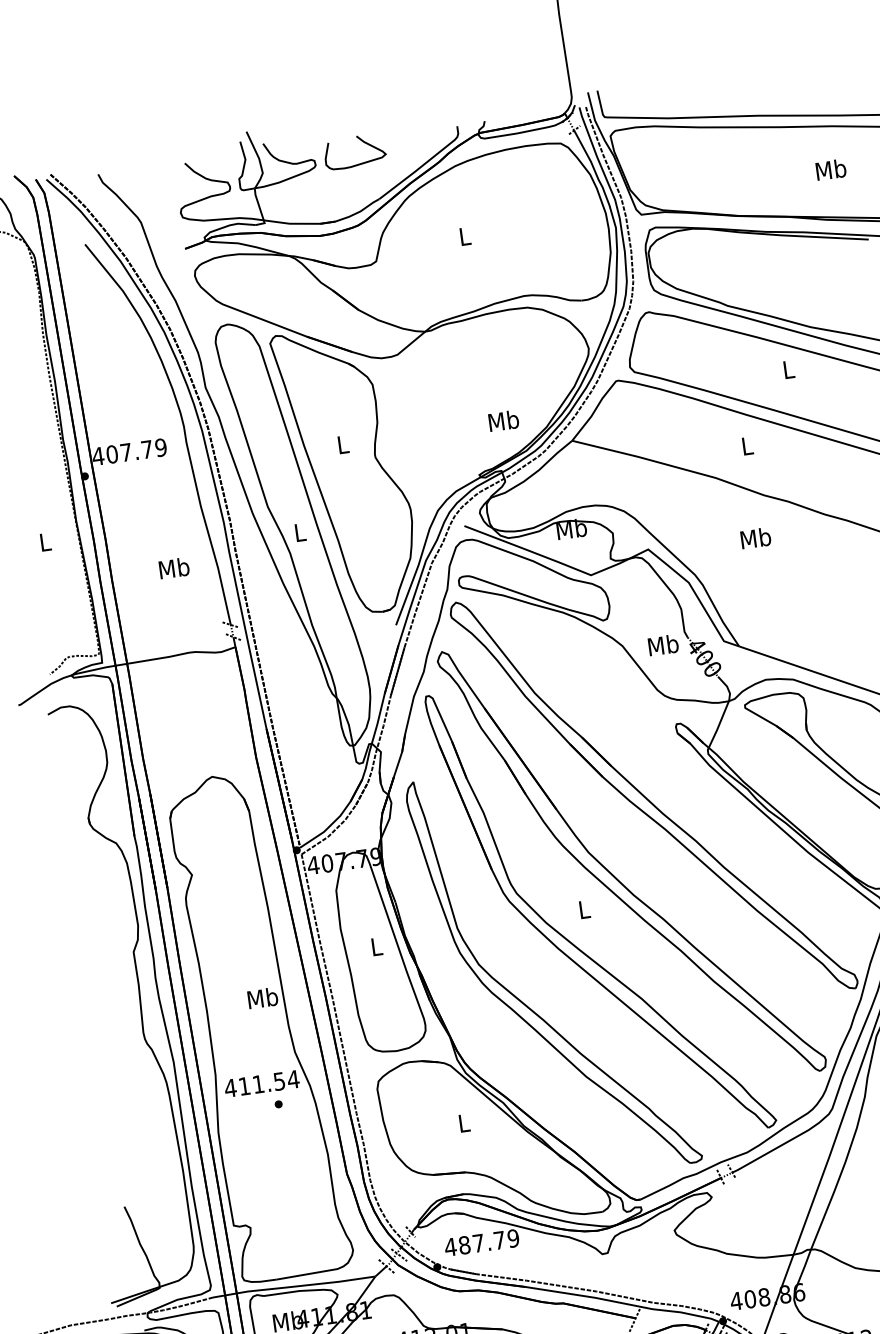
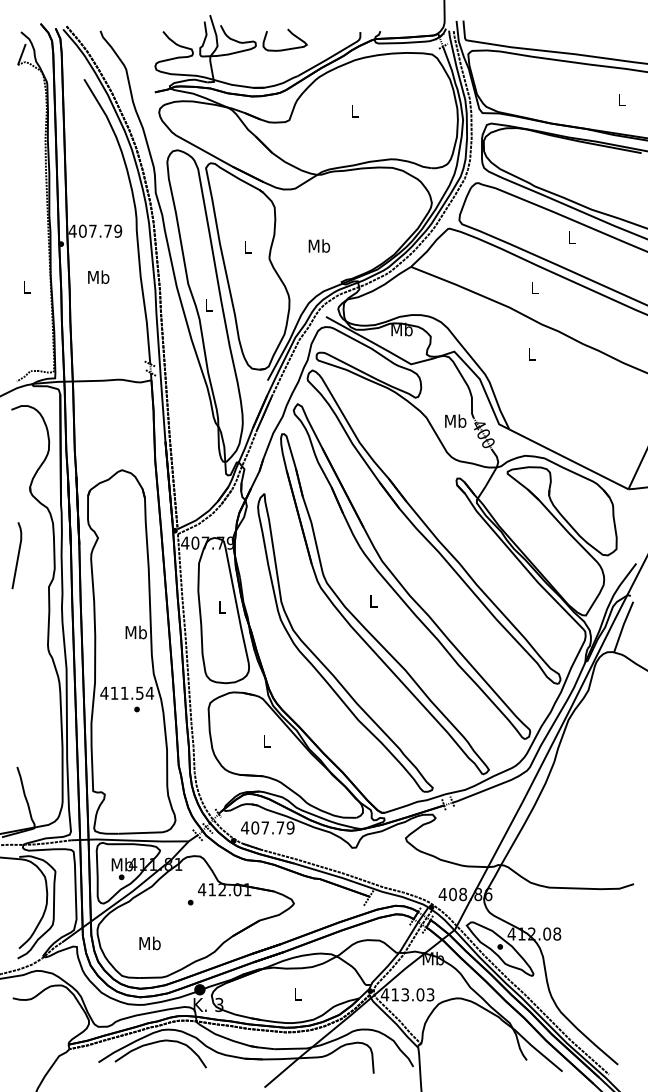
text: (830, 169) -> (621, 99), Mb -> L
text: (503, 420) -> (319, 245), moved
text: (755, 537) -> (531, 353), Mb -> L
text: (173, 567) -> (98, 276), moved
line: (84, 914) -> (17, 555), added
text: (464, 1244) -> (255, 827), 487.79 -> 407.79

